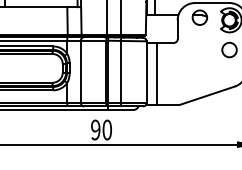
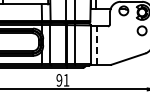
line: (157, 73) -> (97, 45), solid -> dashed
text: (107, 130) -> (66, 80), 90 -> 91

